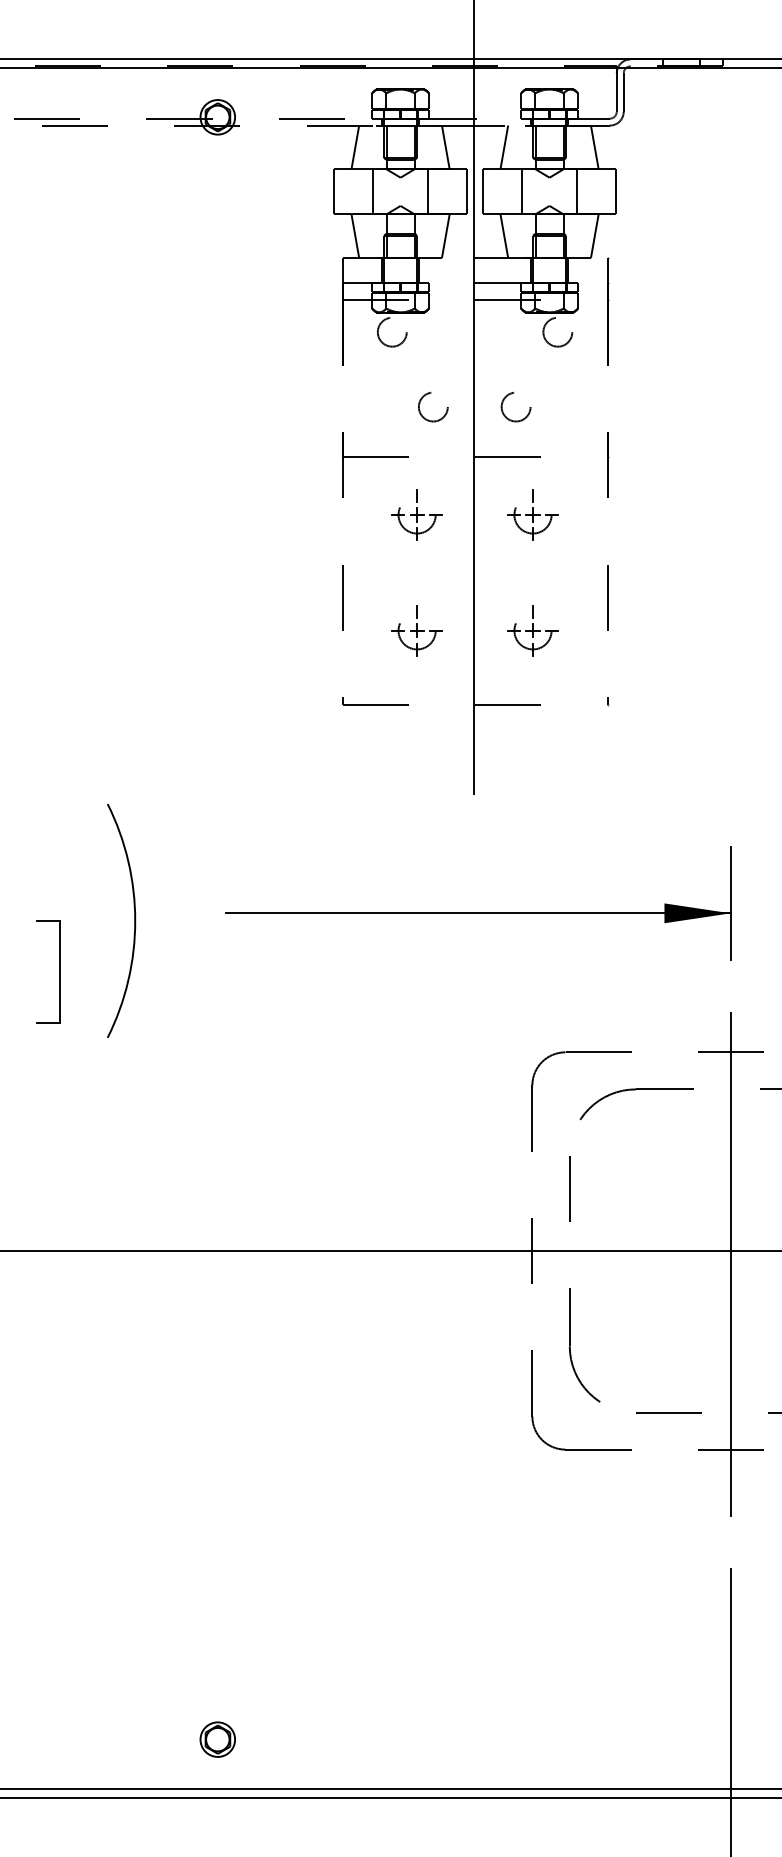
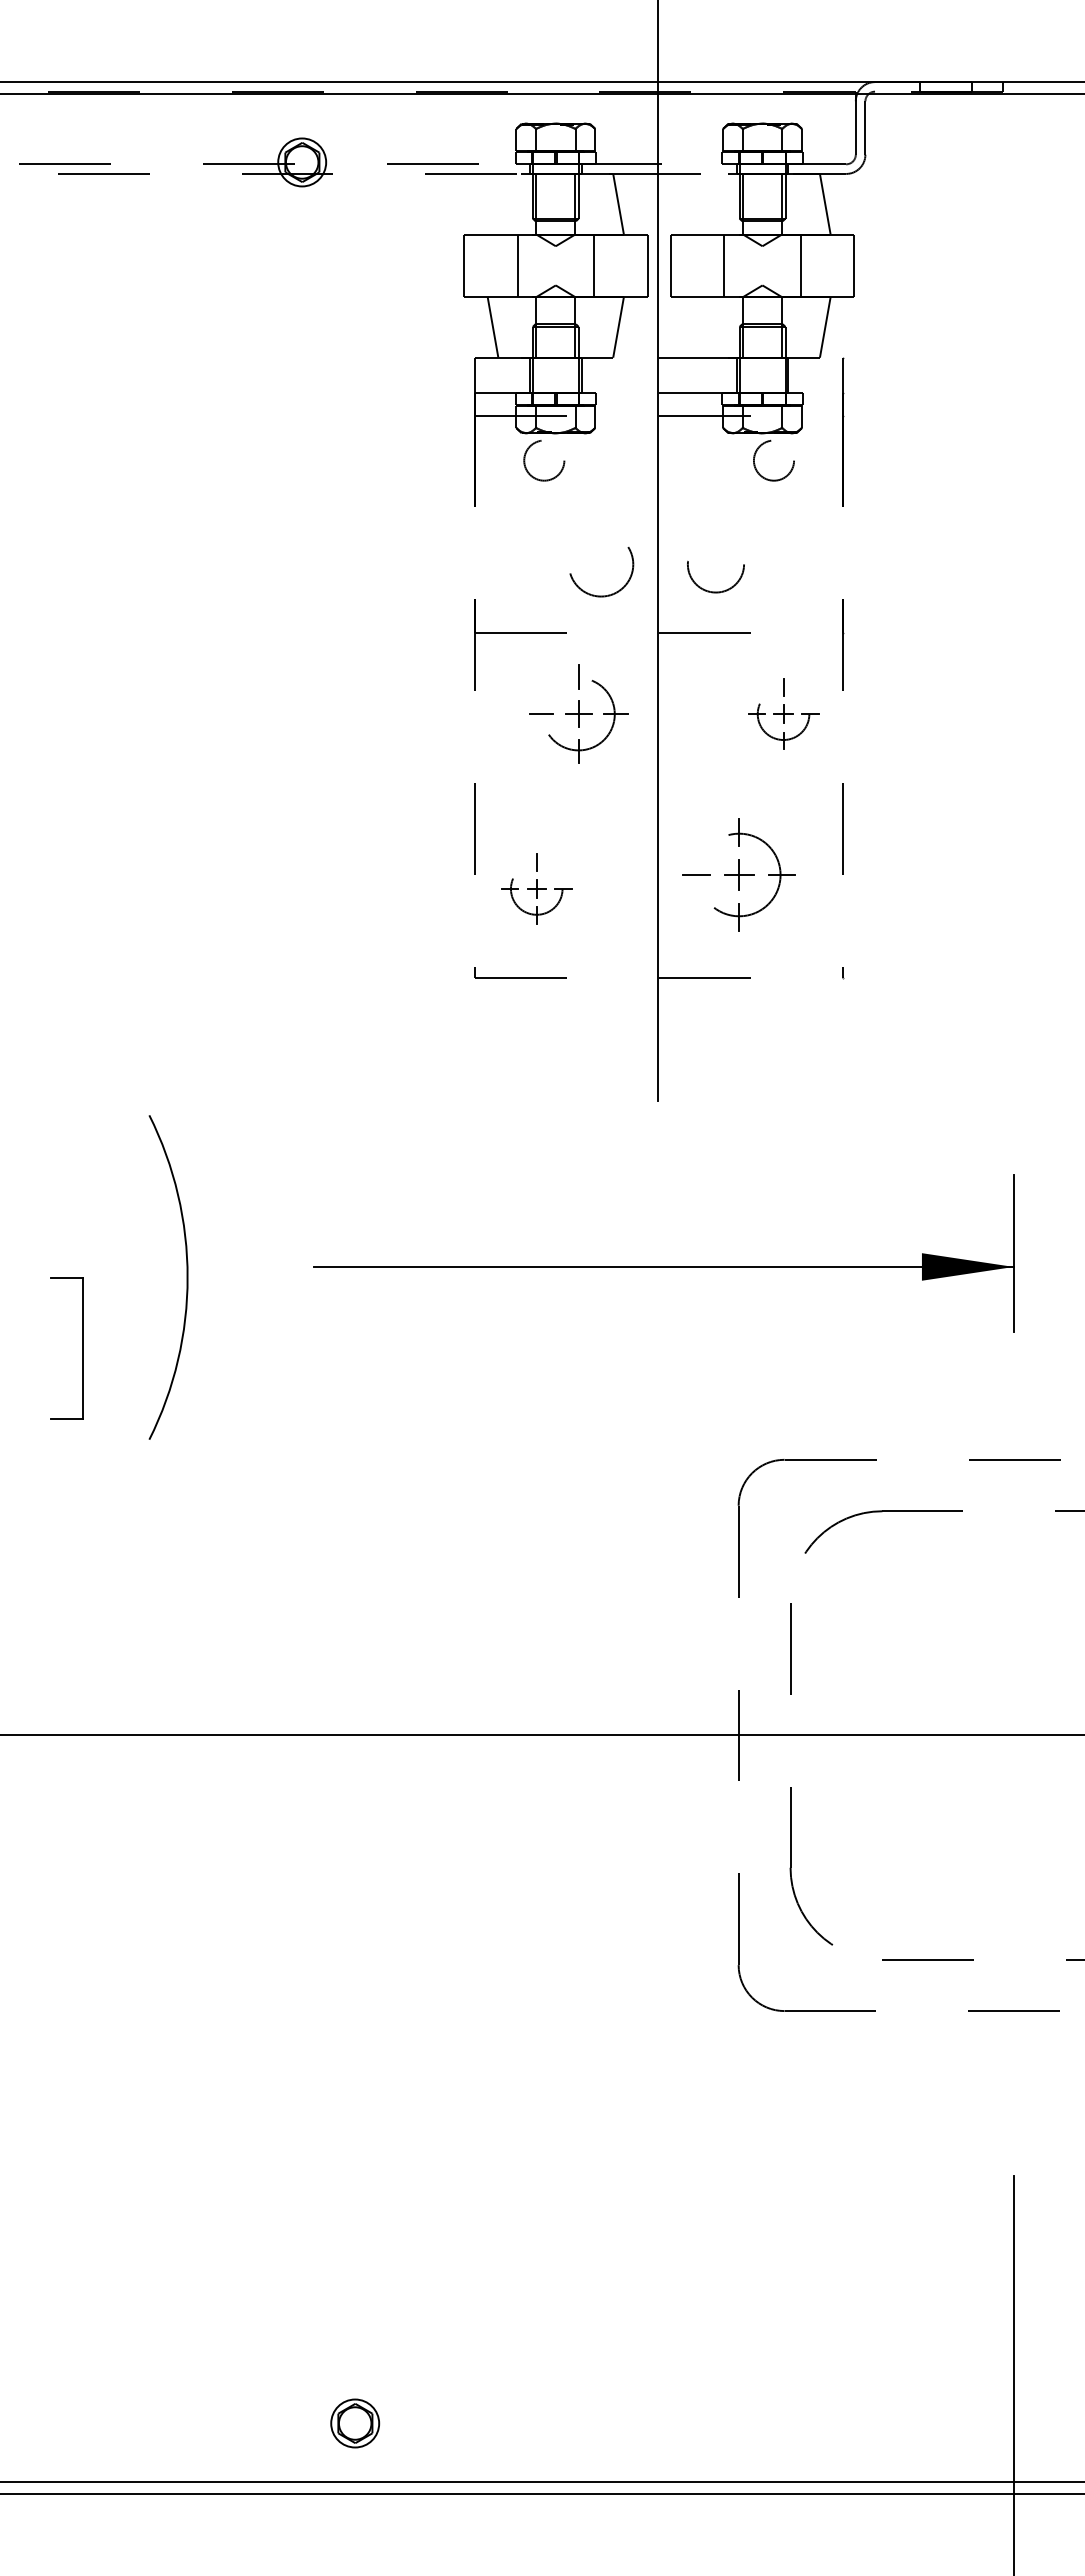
line: (354, 146) -> (492, 203), removed
line: (504, 146) -> (699, 203), removed
line: (504, 236) -> (699, 327), removed
circle: (433, 407) -> (601, 564), size x1.6
circle: (516, 407) -> (716, 564), size x1.4
part: (416, 514) -> (578, 713), size x1.4
part: (532, 514) -> (783, 713), moved
part: (416, 630) -> (536, 888), moved
part: (532, 630) -> (739, 874), size x1.6
line: (730, 1263) -> (1013, 1753), removed
part: (218, 1739) -> (355, 2423), moved

